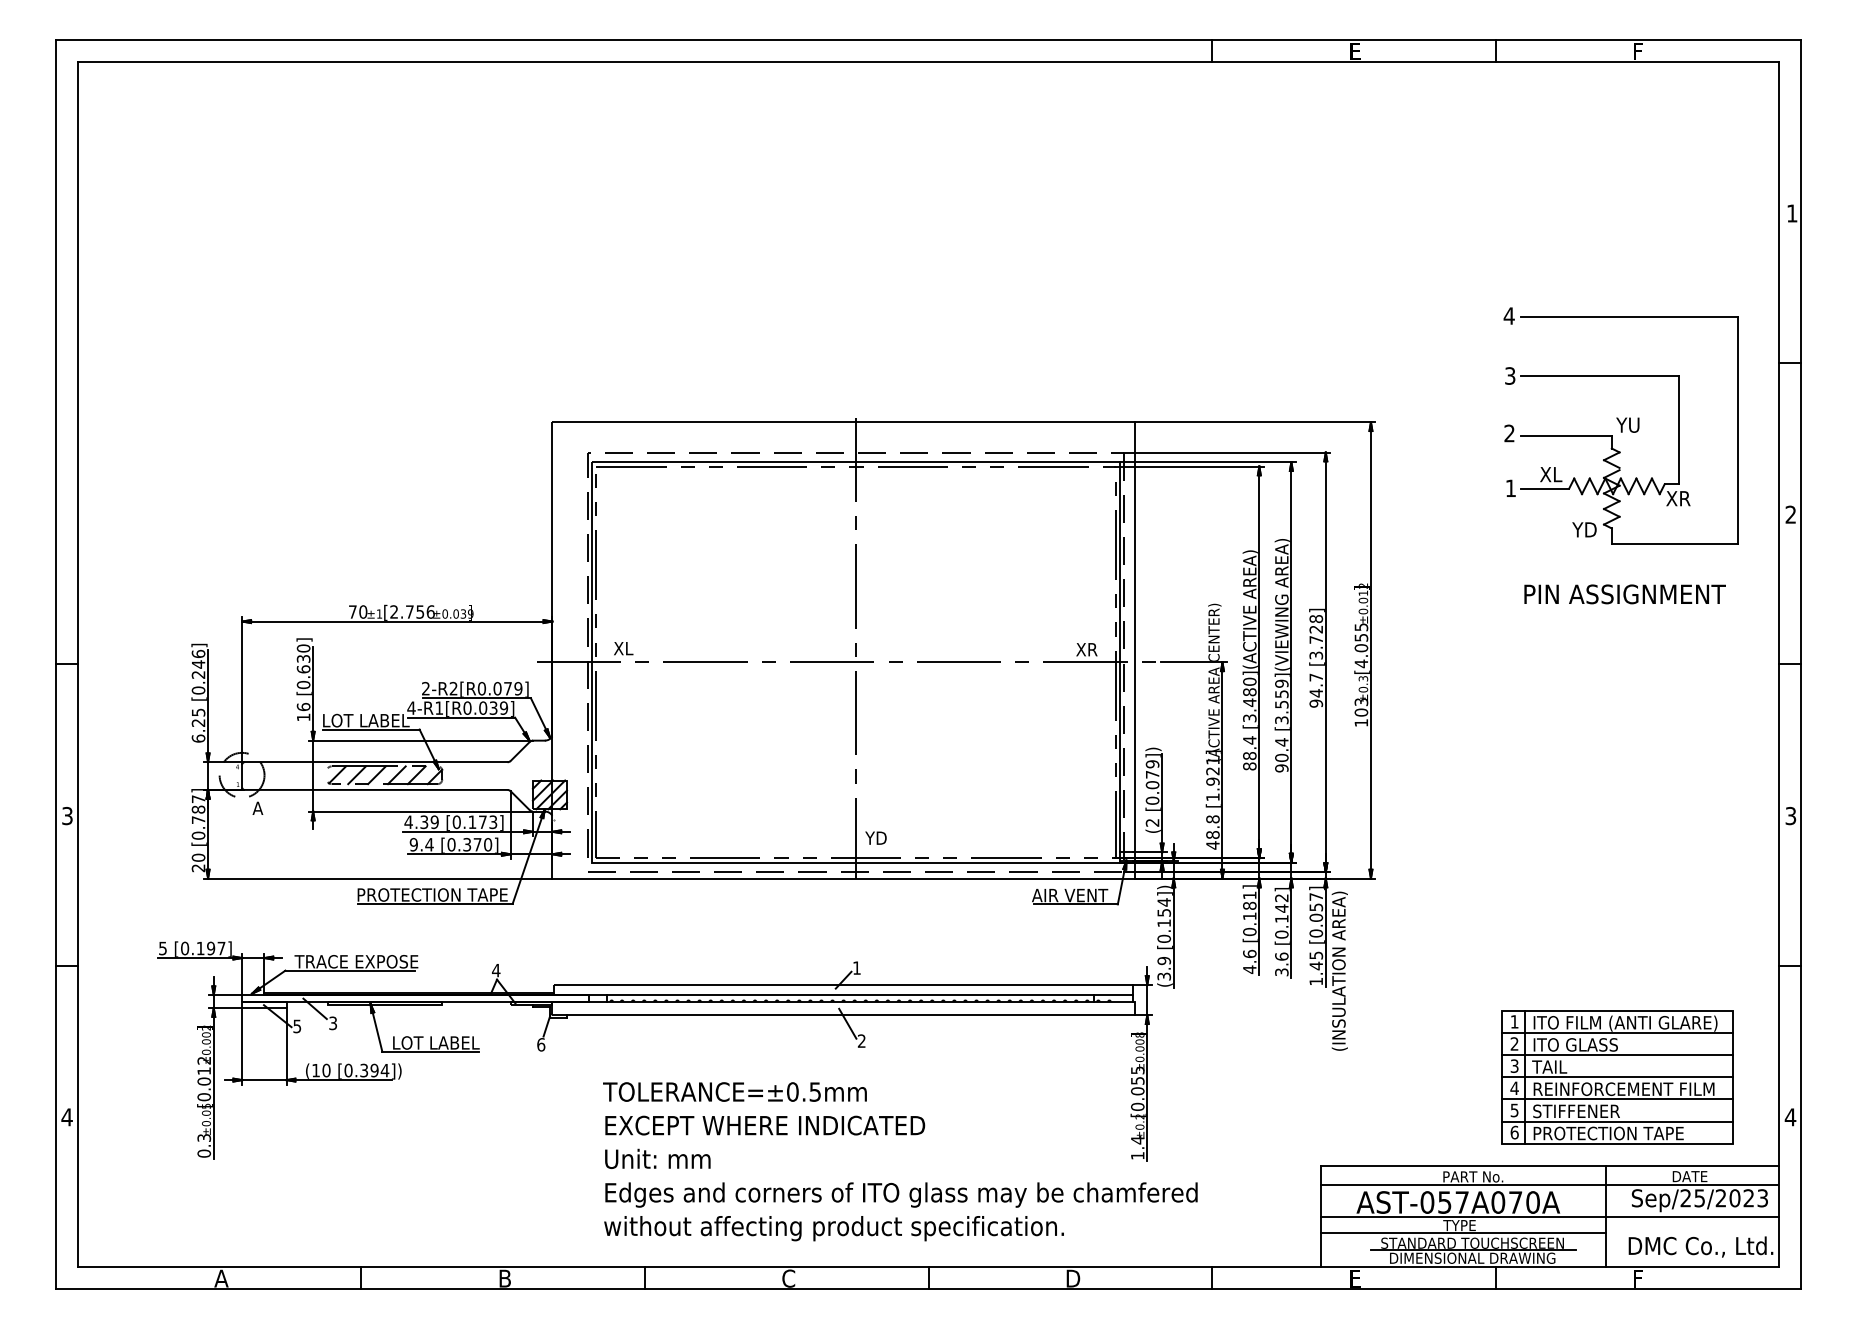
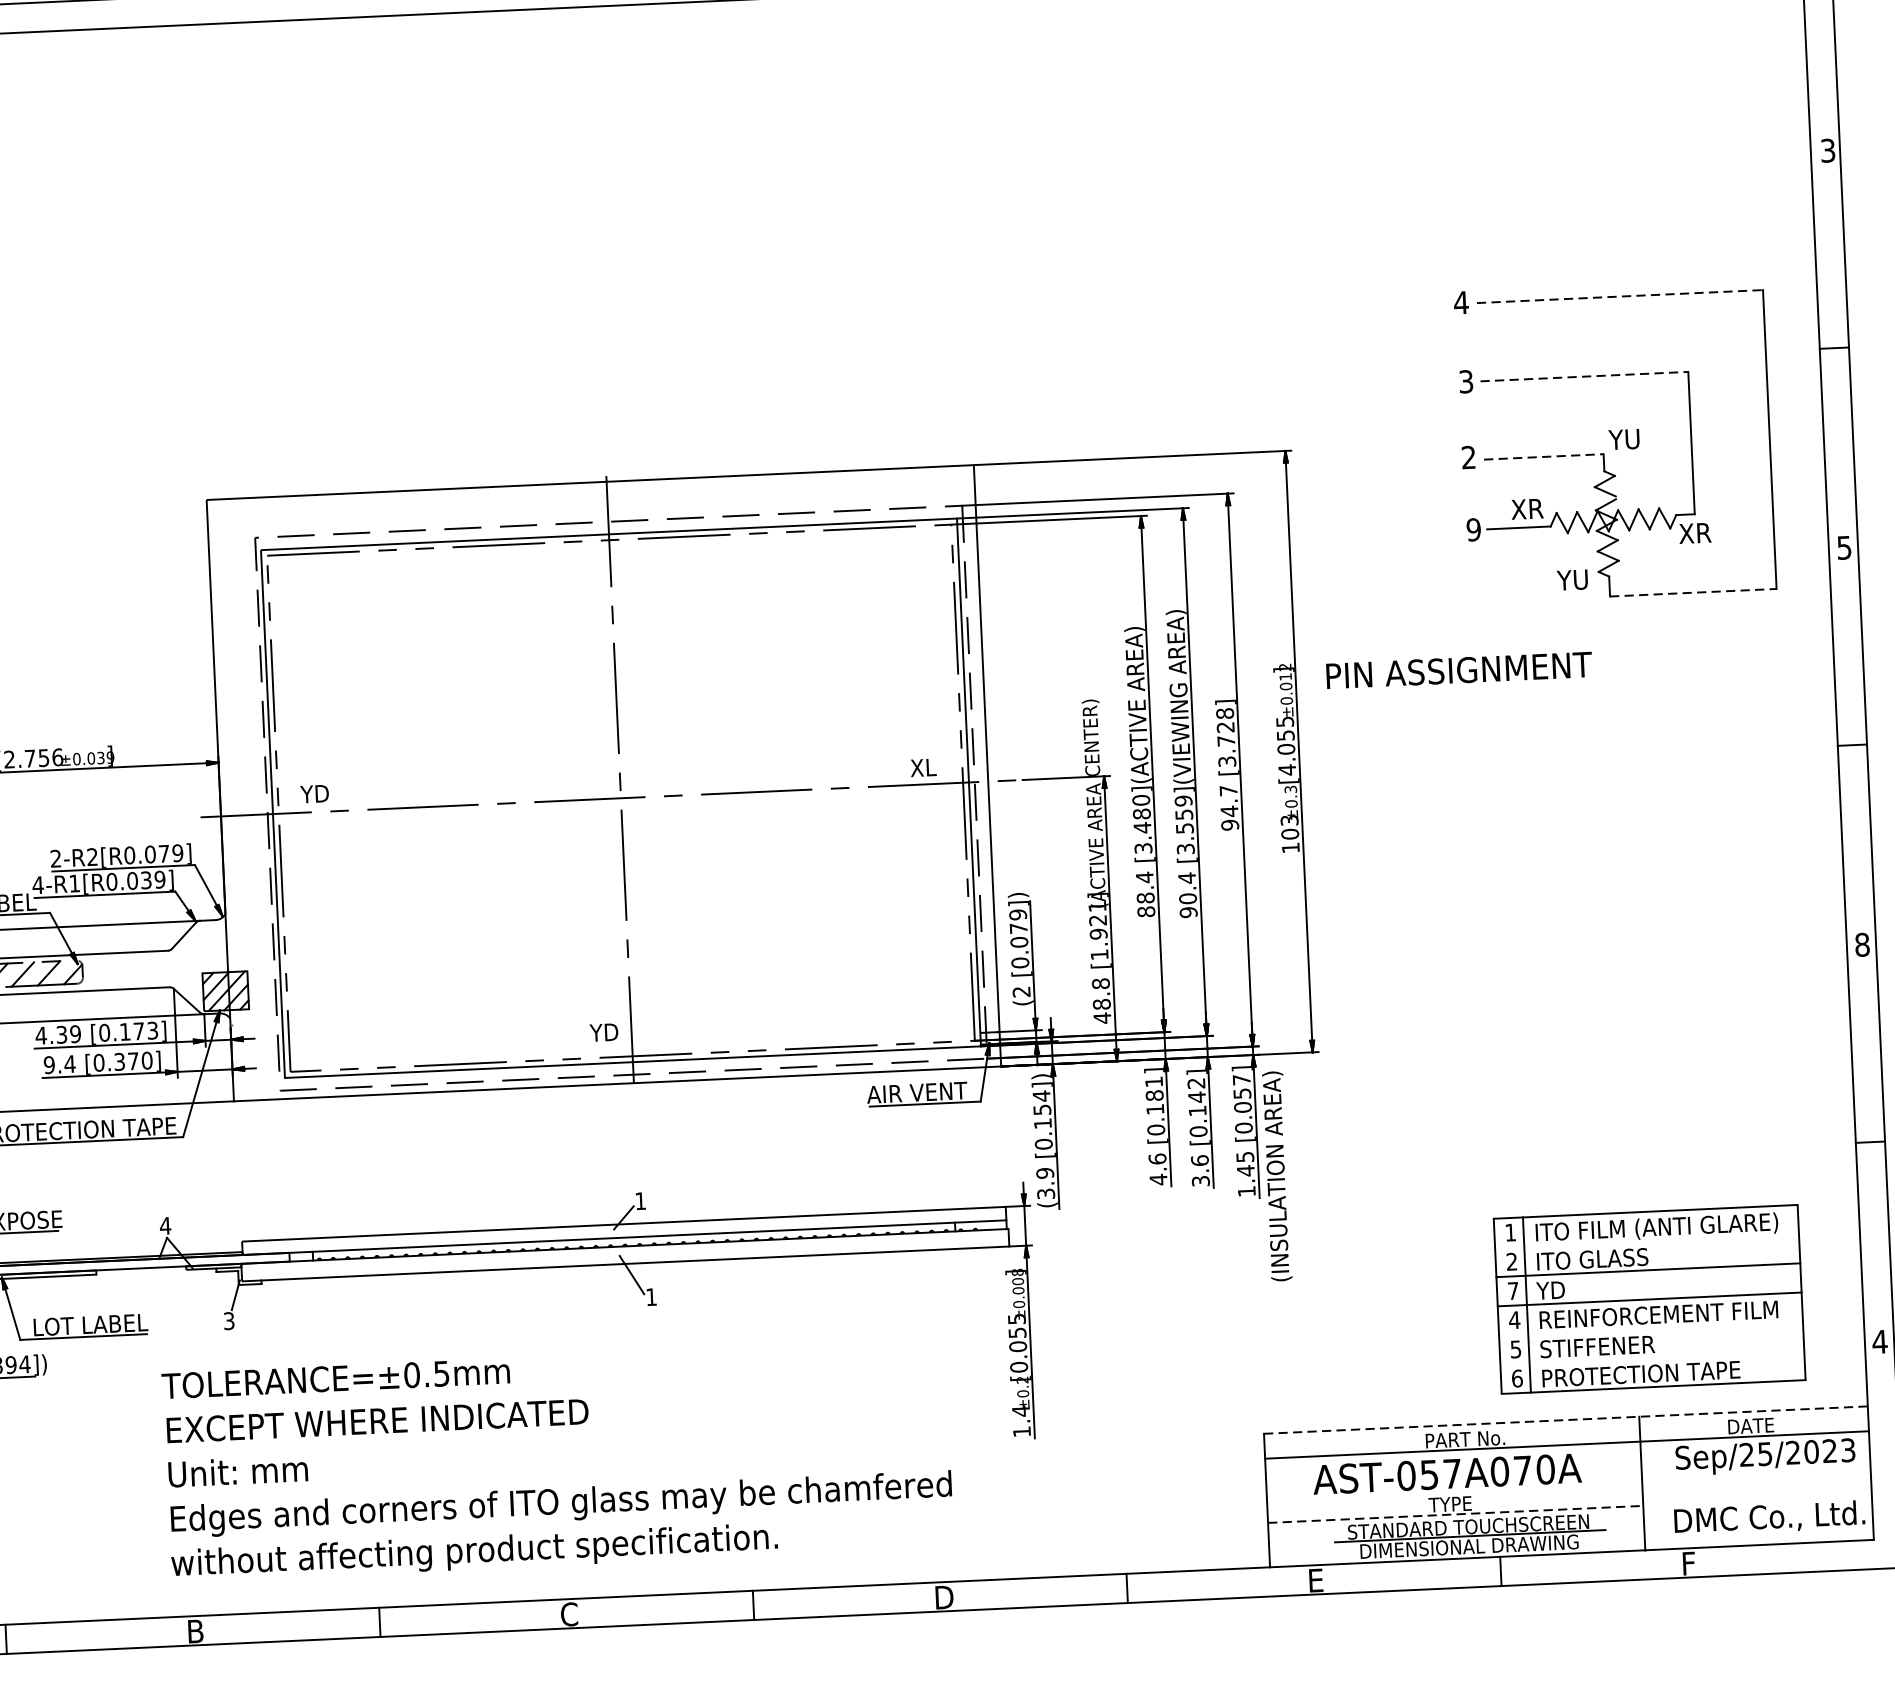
text: (1792, 213) -> (1828, 150), 1 -> 3
line: (1629, 316) -> (1619, 296), solid -> dashed
line: (1599, 376) -> (1583, 377), solid -> dashed
line: (1566, 435) -> (1543, 456), solid -> dashed
text: (1559, 474) -> (1537, 508), XL -> XR
text: (1510, 488) -> (1473, 529), 1 -> 9
text: (1790, 514) -> (1843, 547), 2 -> 5
text: (1590, 529) -> (1581, 579), YD -> YU
line: (1675, 543) -> (1694, 592), solid -> dashed
text: (1624, 594) -> (1458, 670), moved
text: (623, 648) -> (313, 793), XL -> YD
text: (1093, 649) -> (933, 767), XR -> XL
text: (1790, 816) -> (1861, 945), 3 -> 8
text: (875, 837) -> (603, 1031), moved
line: (1617, 1032) -> (1646, 1240), removed
text: (861, 1040) -> (651, 1296), 2 -> 1
text: (541, 1044) -> (229, 1320), 6 -> 3
text: (1514, 1065) -> (1513, 1290), 3 -> 7
text: (1549, 1066) -> (1559, 1289), TAIL -> YD
line: (1617, 1099) -> (1650, 1328), removed
line: (1617, 1121) -> (1652, 1357), removed
text: (900, 1161) -> (558, 1460), moved
line: (1550, 1165) -> (1566, 1419), solid -> dashed
line: (1549, 1216) -> (1568, 1487), removed
line: (1463, 1233) -> (1455, 1514), solid -> dashed

